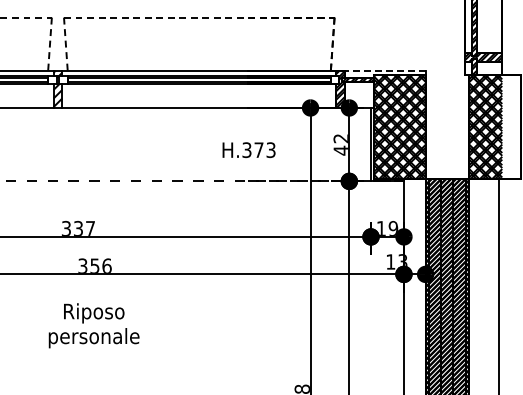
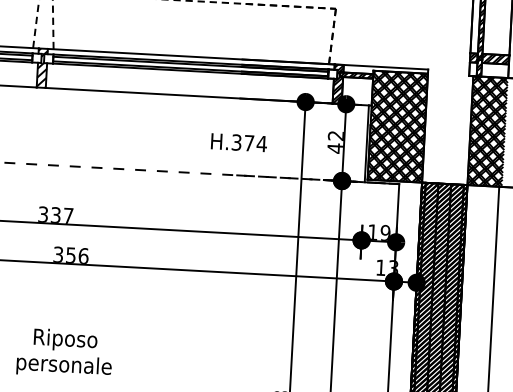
line: (384, 70) -> (385, 67), dashed -> solid
text: (271, 150) -> (262, 144), H.373 -> H.374
text: (93, 325) -> (64, 352), moved

